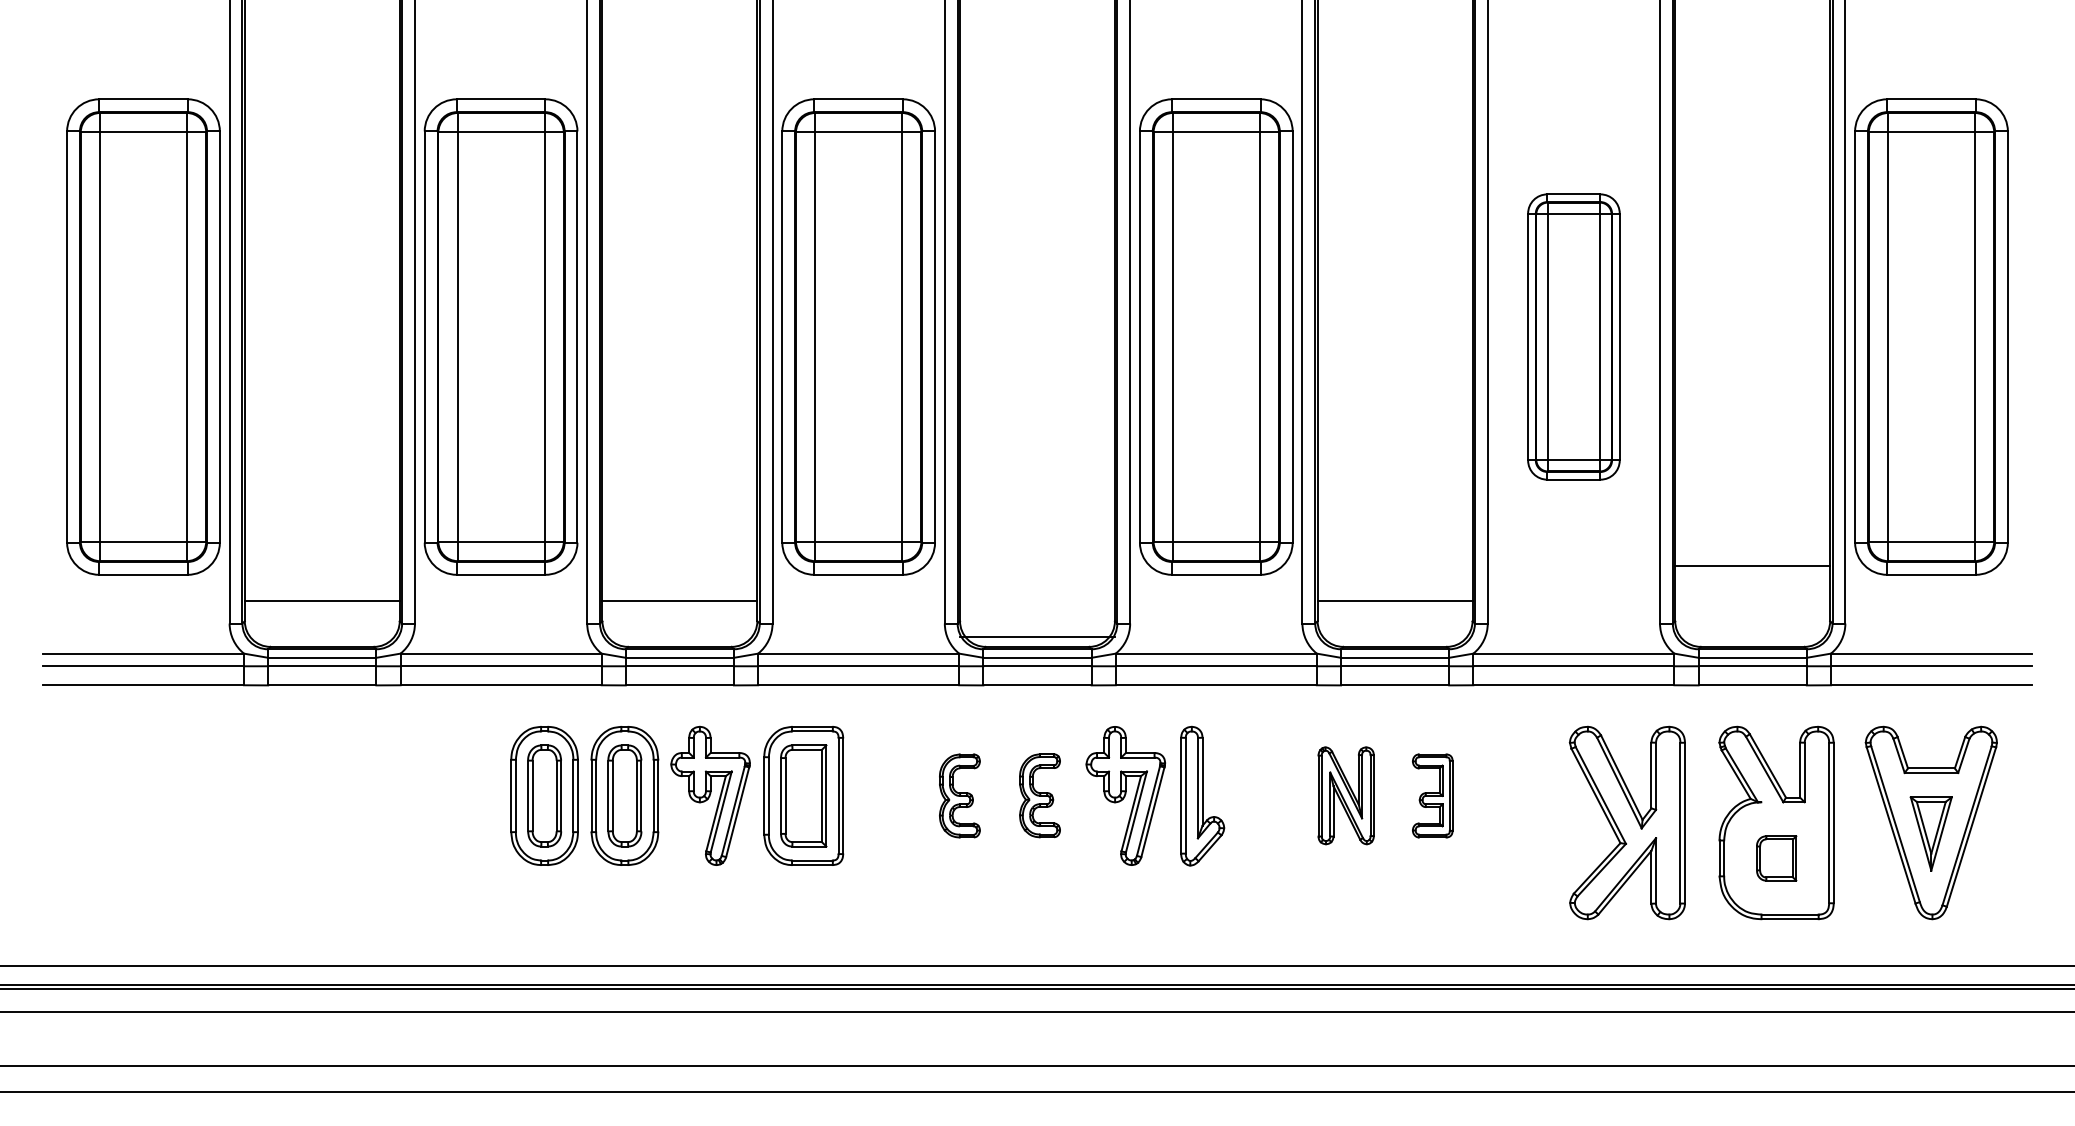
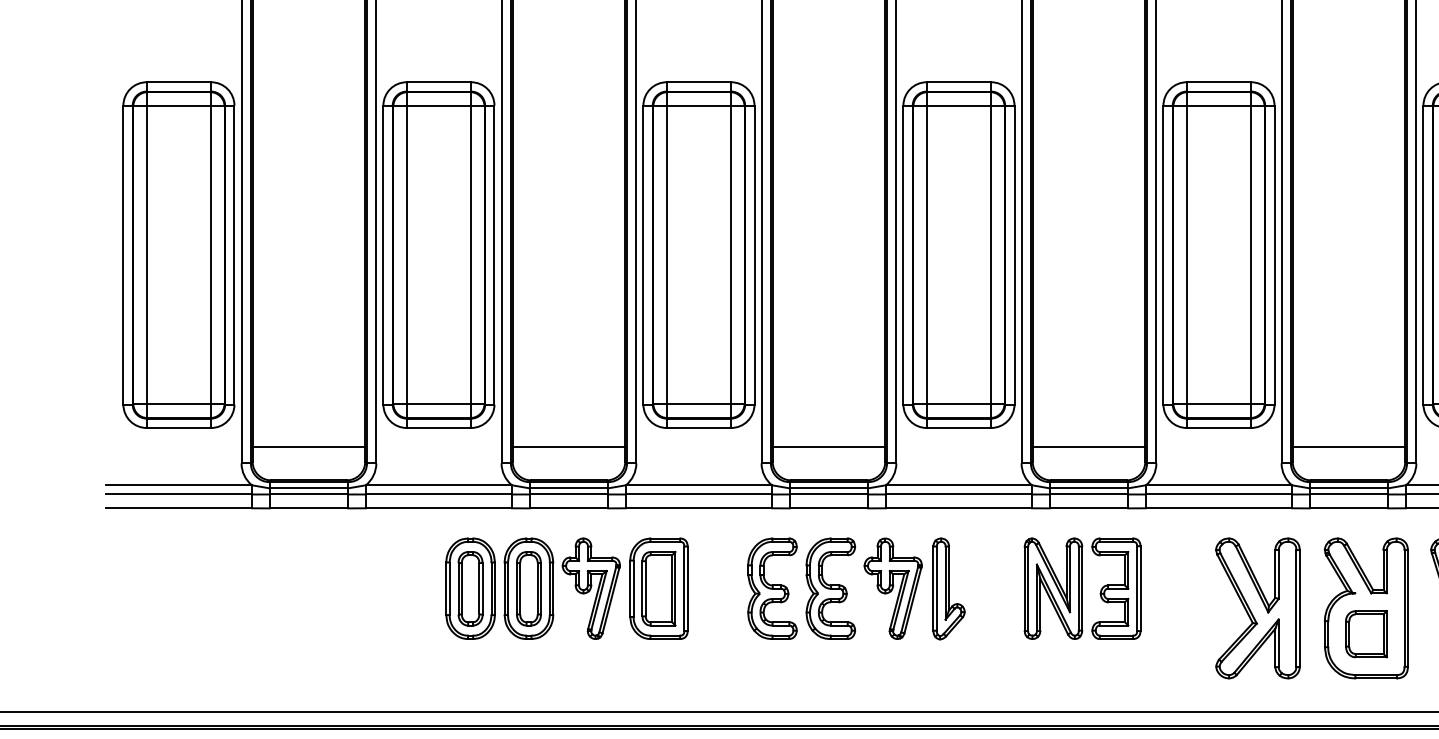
part: (1573, 336) -> (1218, 254), size x1.67
line: (1752, 565) -> (1348, 446), moved
line: (1037, 636) -> (828, 446), moved
part: (959, 795) -> (772, 588), size x1.67
part: (1039, 795) -> (830, 588), size x1.67
part: (1345, 795) -> (1052, 588), size x1.43
part: (1432, 795) -> (1116, 588), size x1.67
part: (1776, 858) -> (1366, 634), size x1.43

